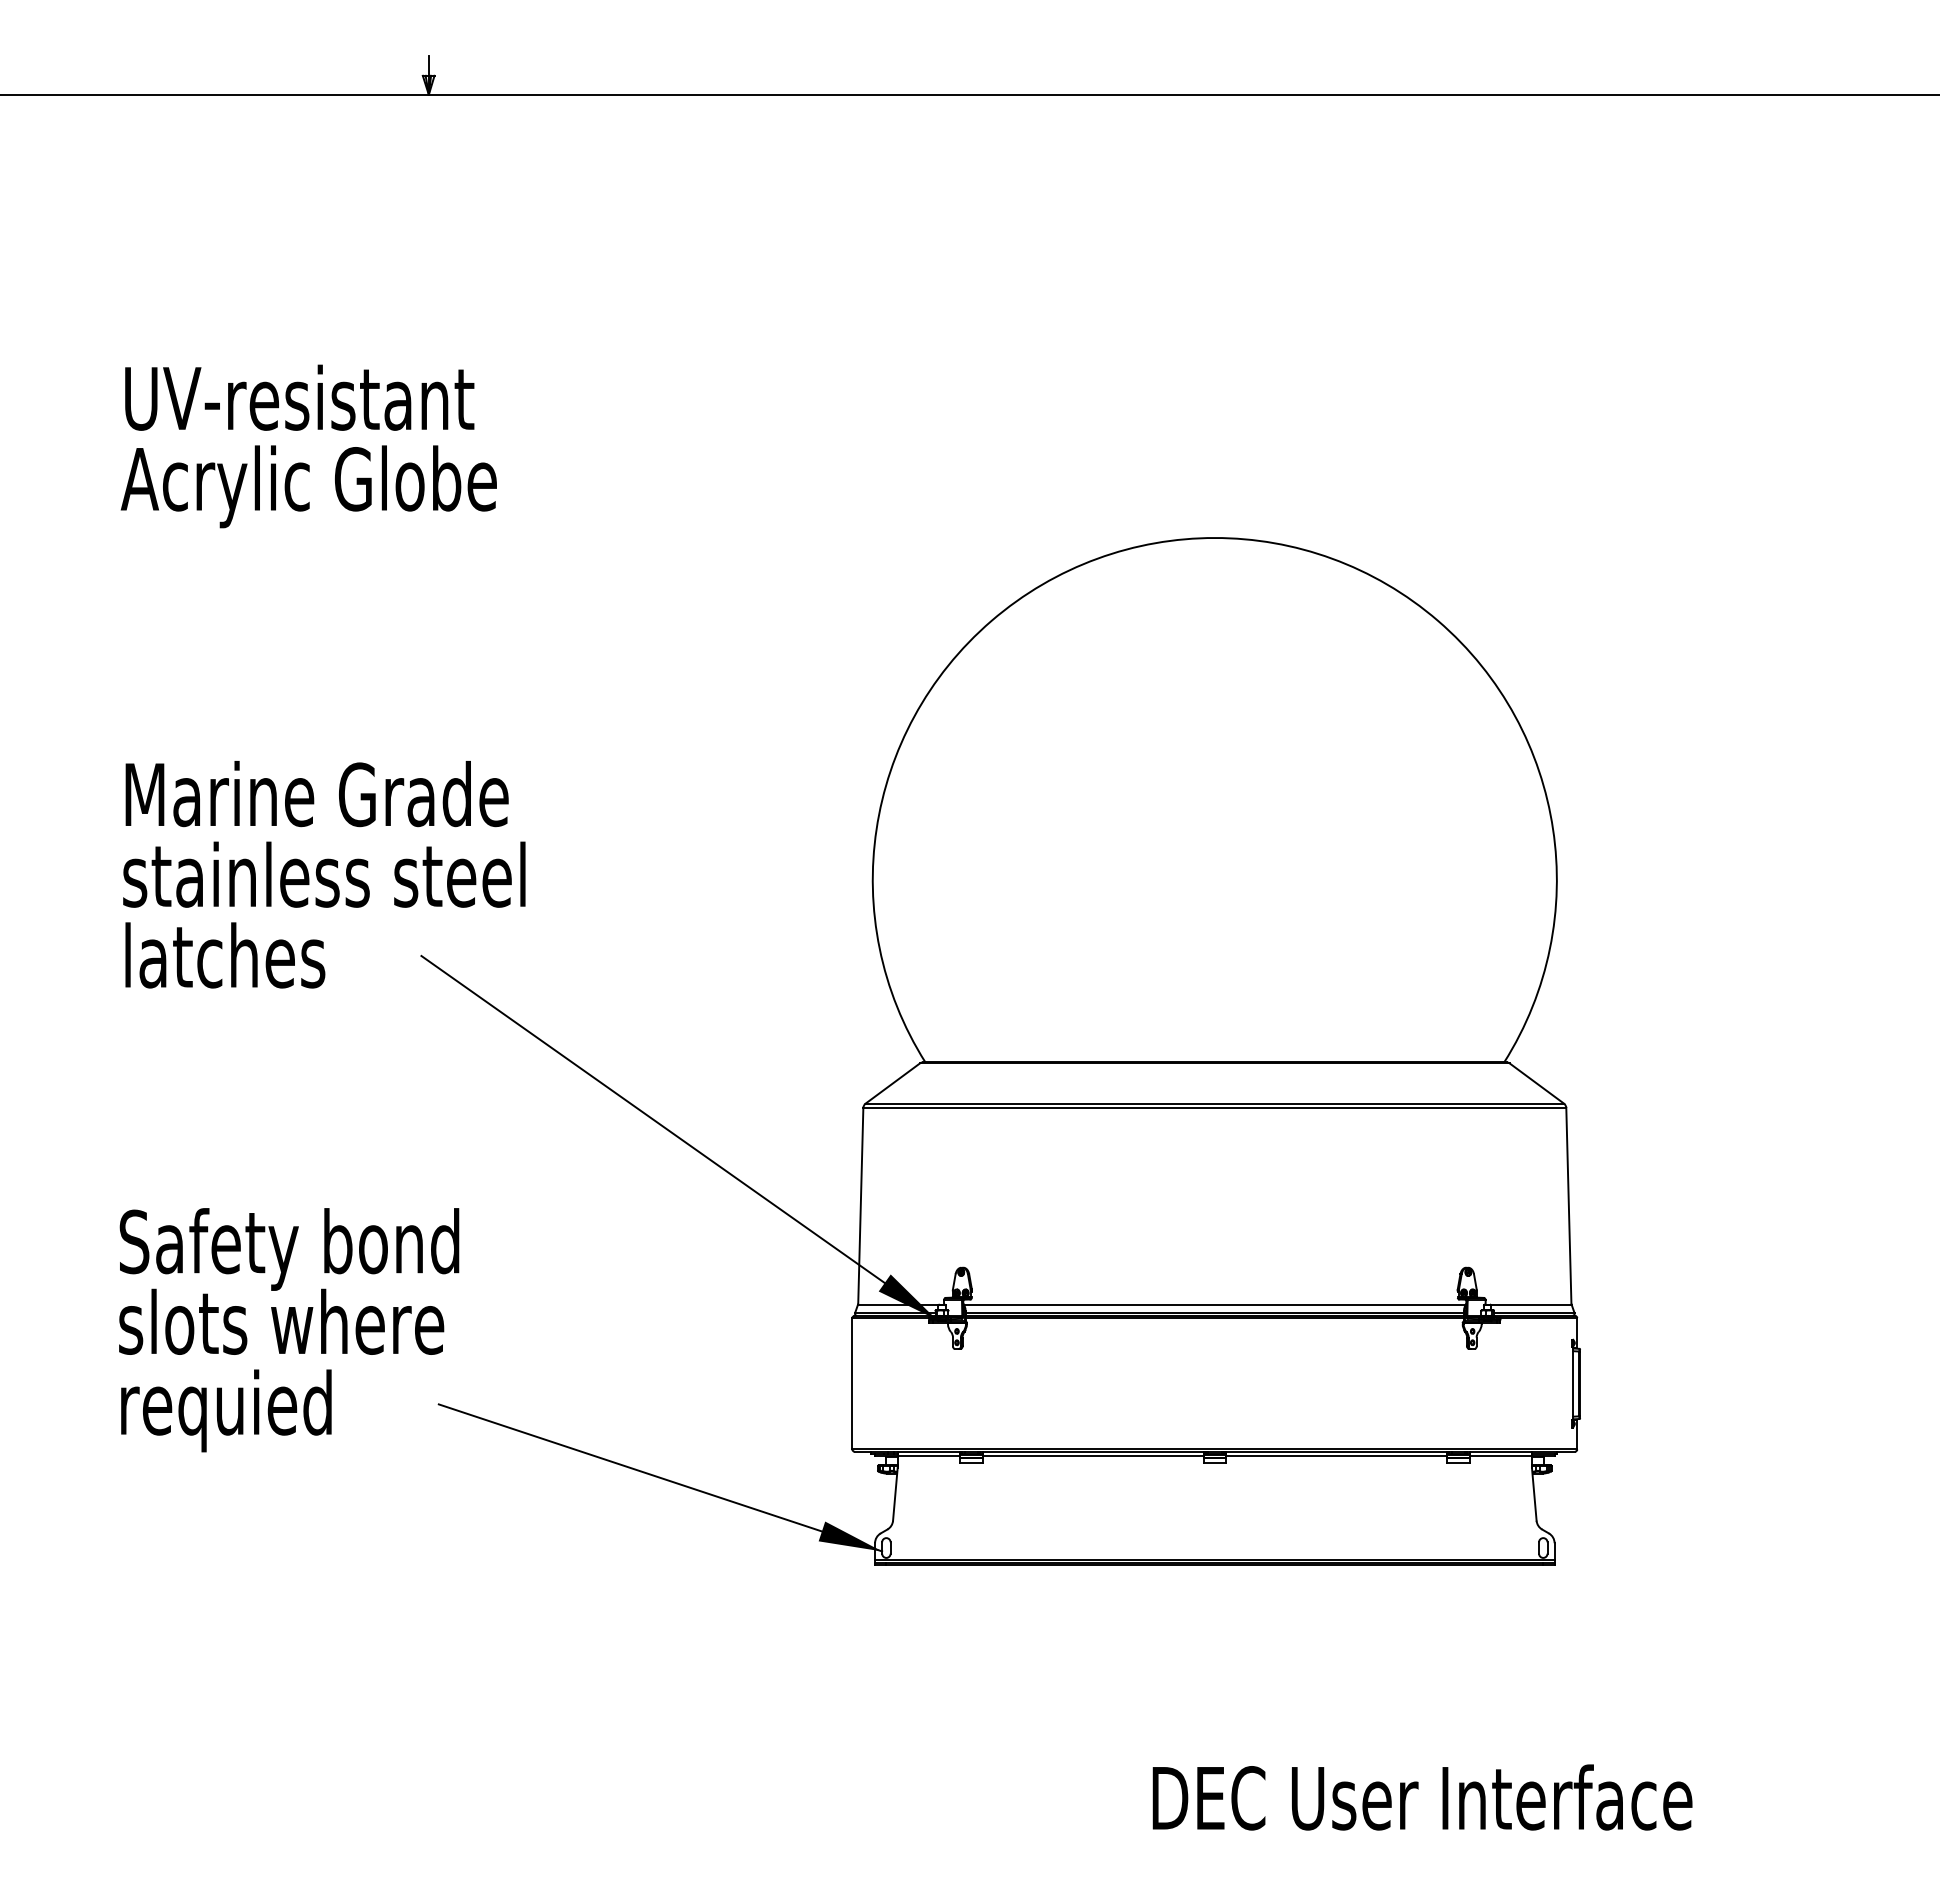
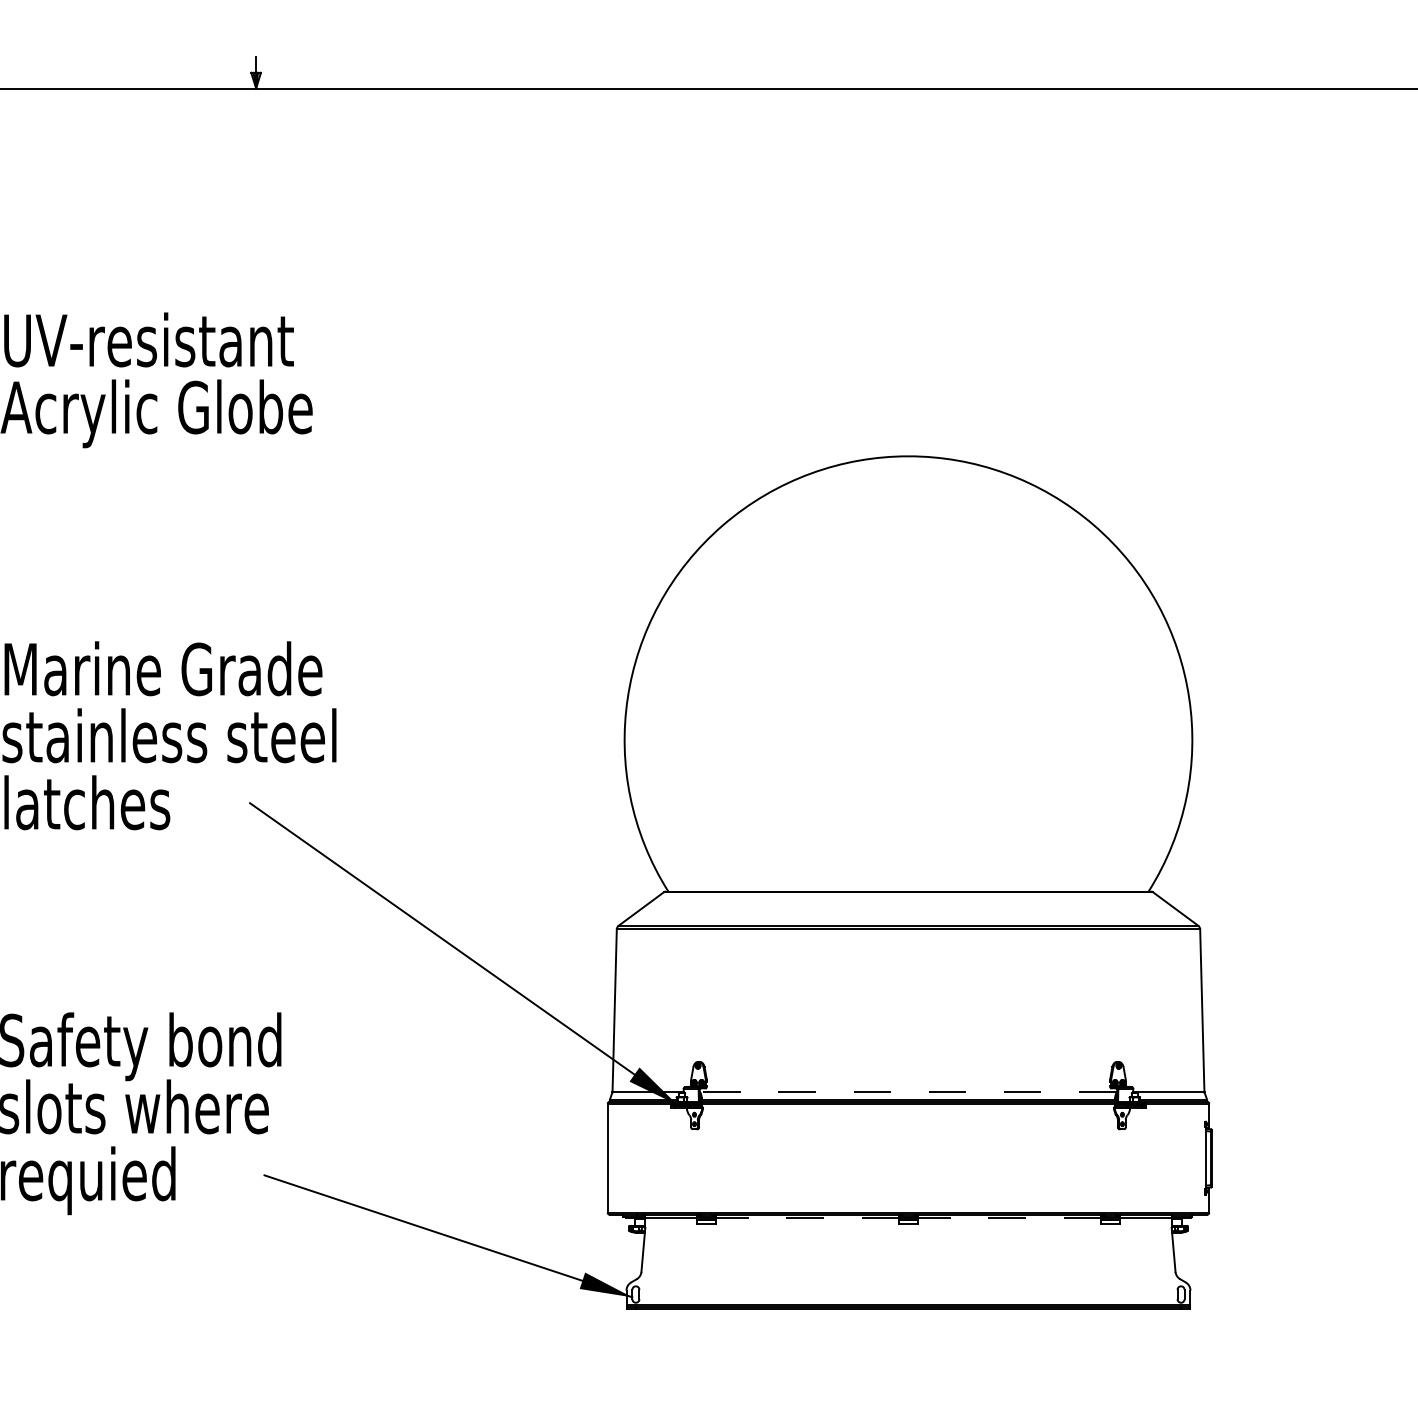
line: (1214, 1304) -> (908, 1092), solid -> dashed
line: (1092, 1456) -> (806, 1218), solid -> dashed
line: (1336, 1456) -> (1009, 1218), solid -> dashed

